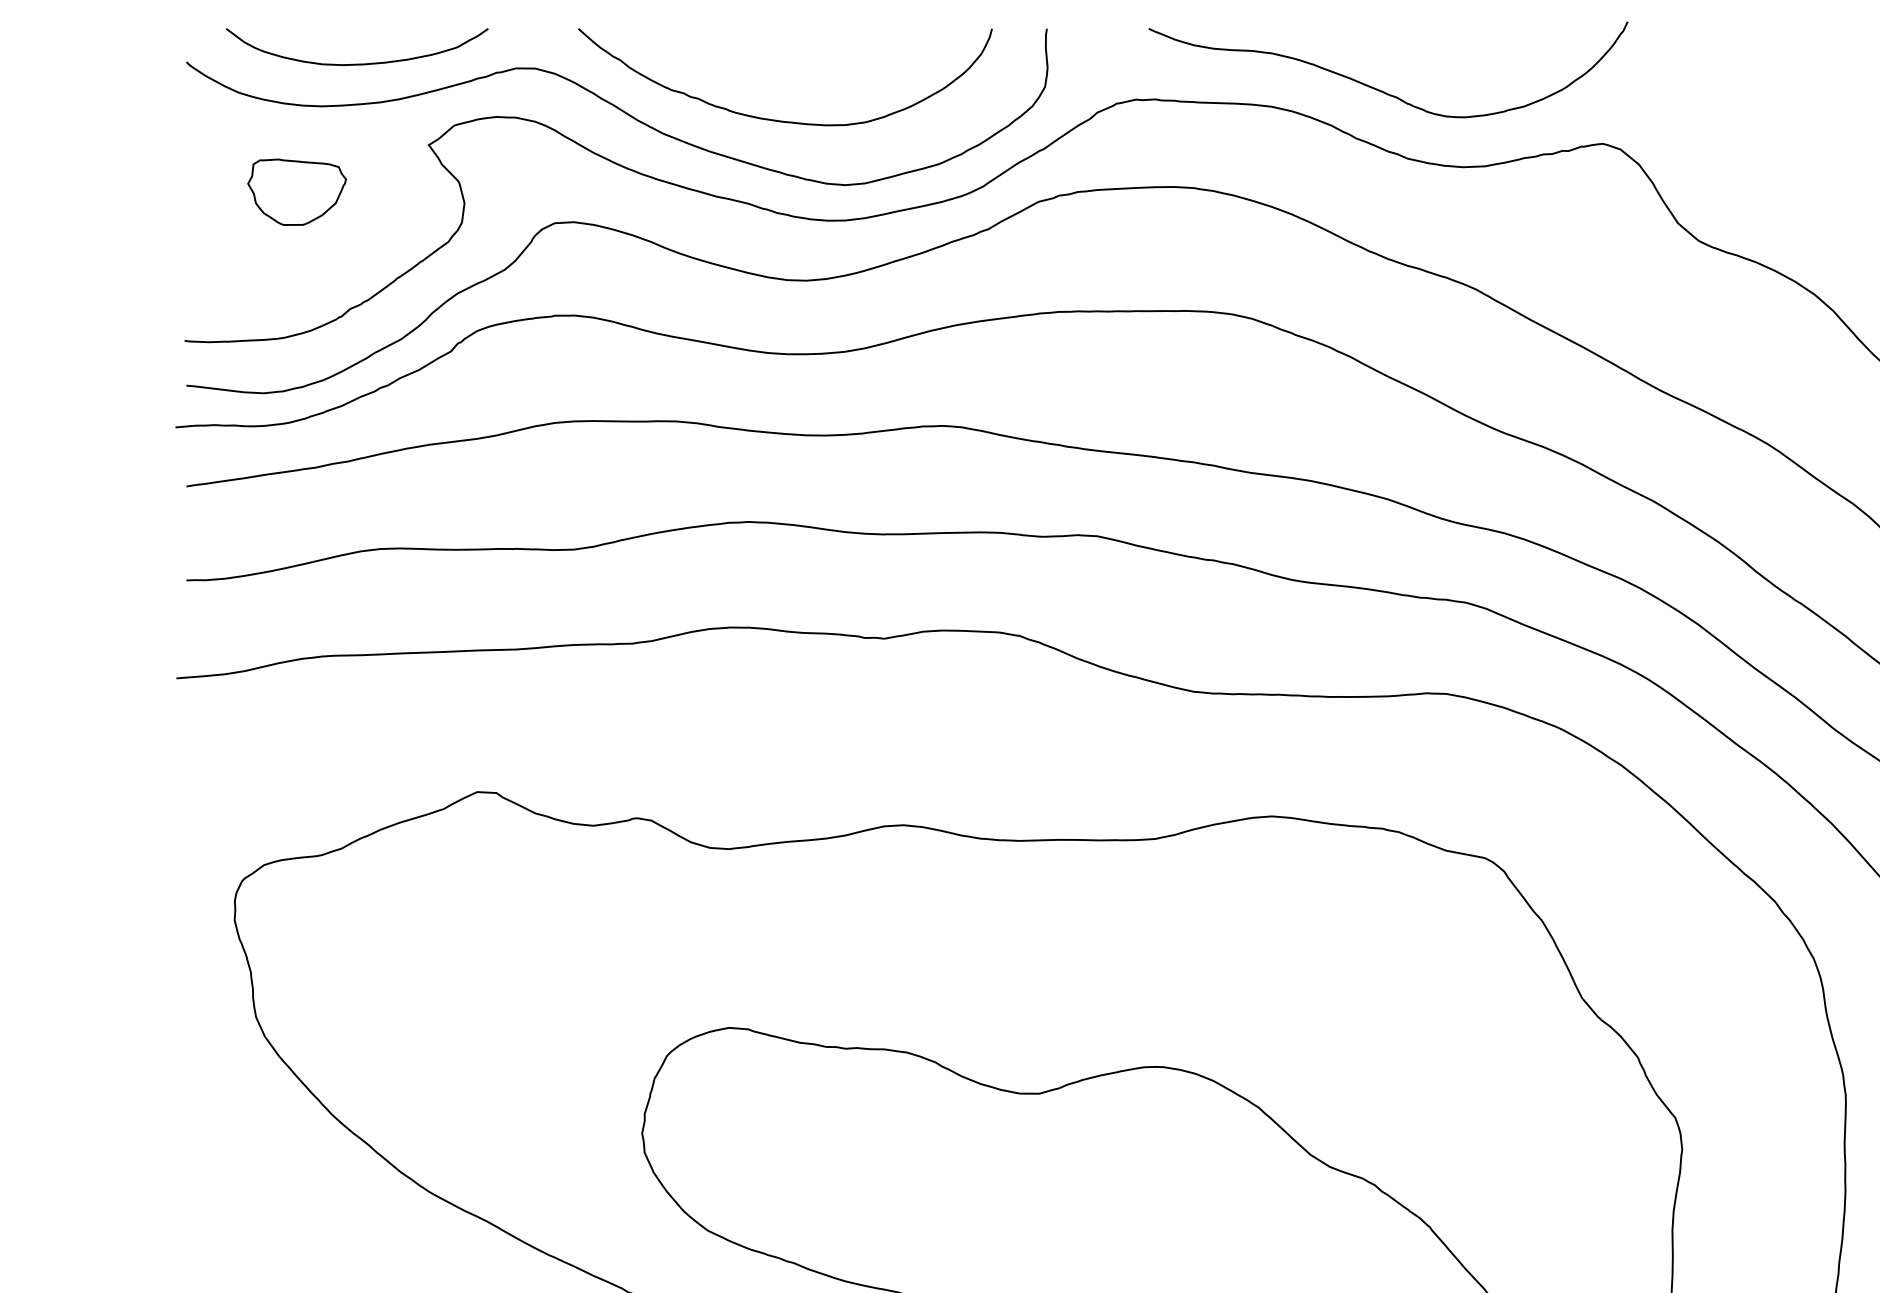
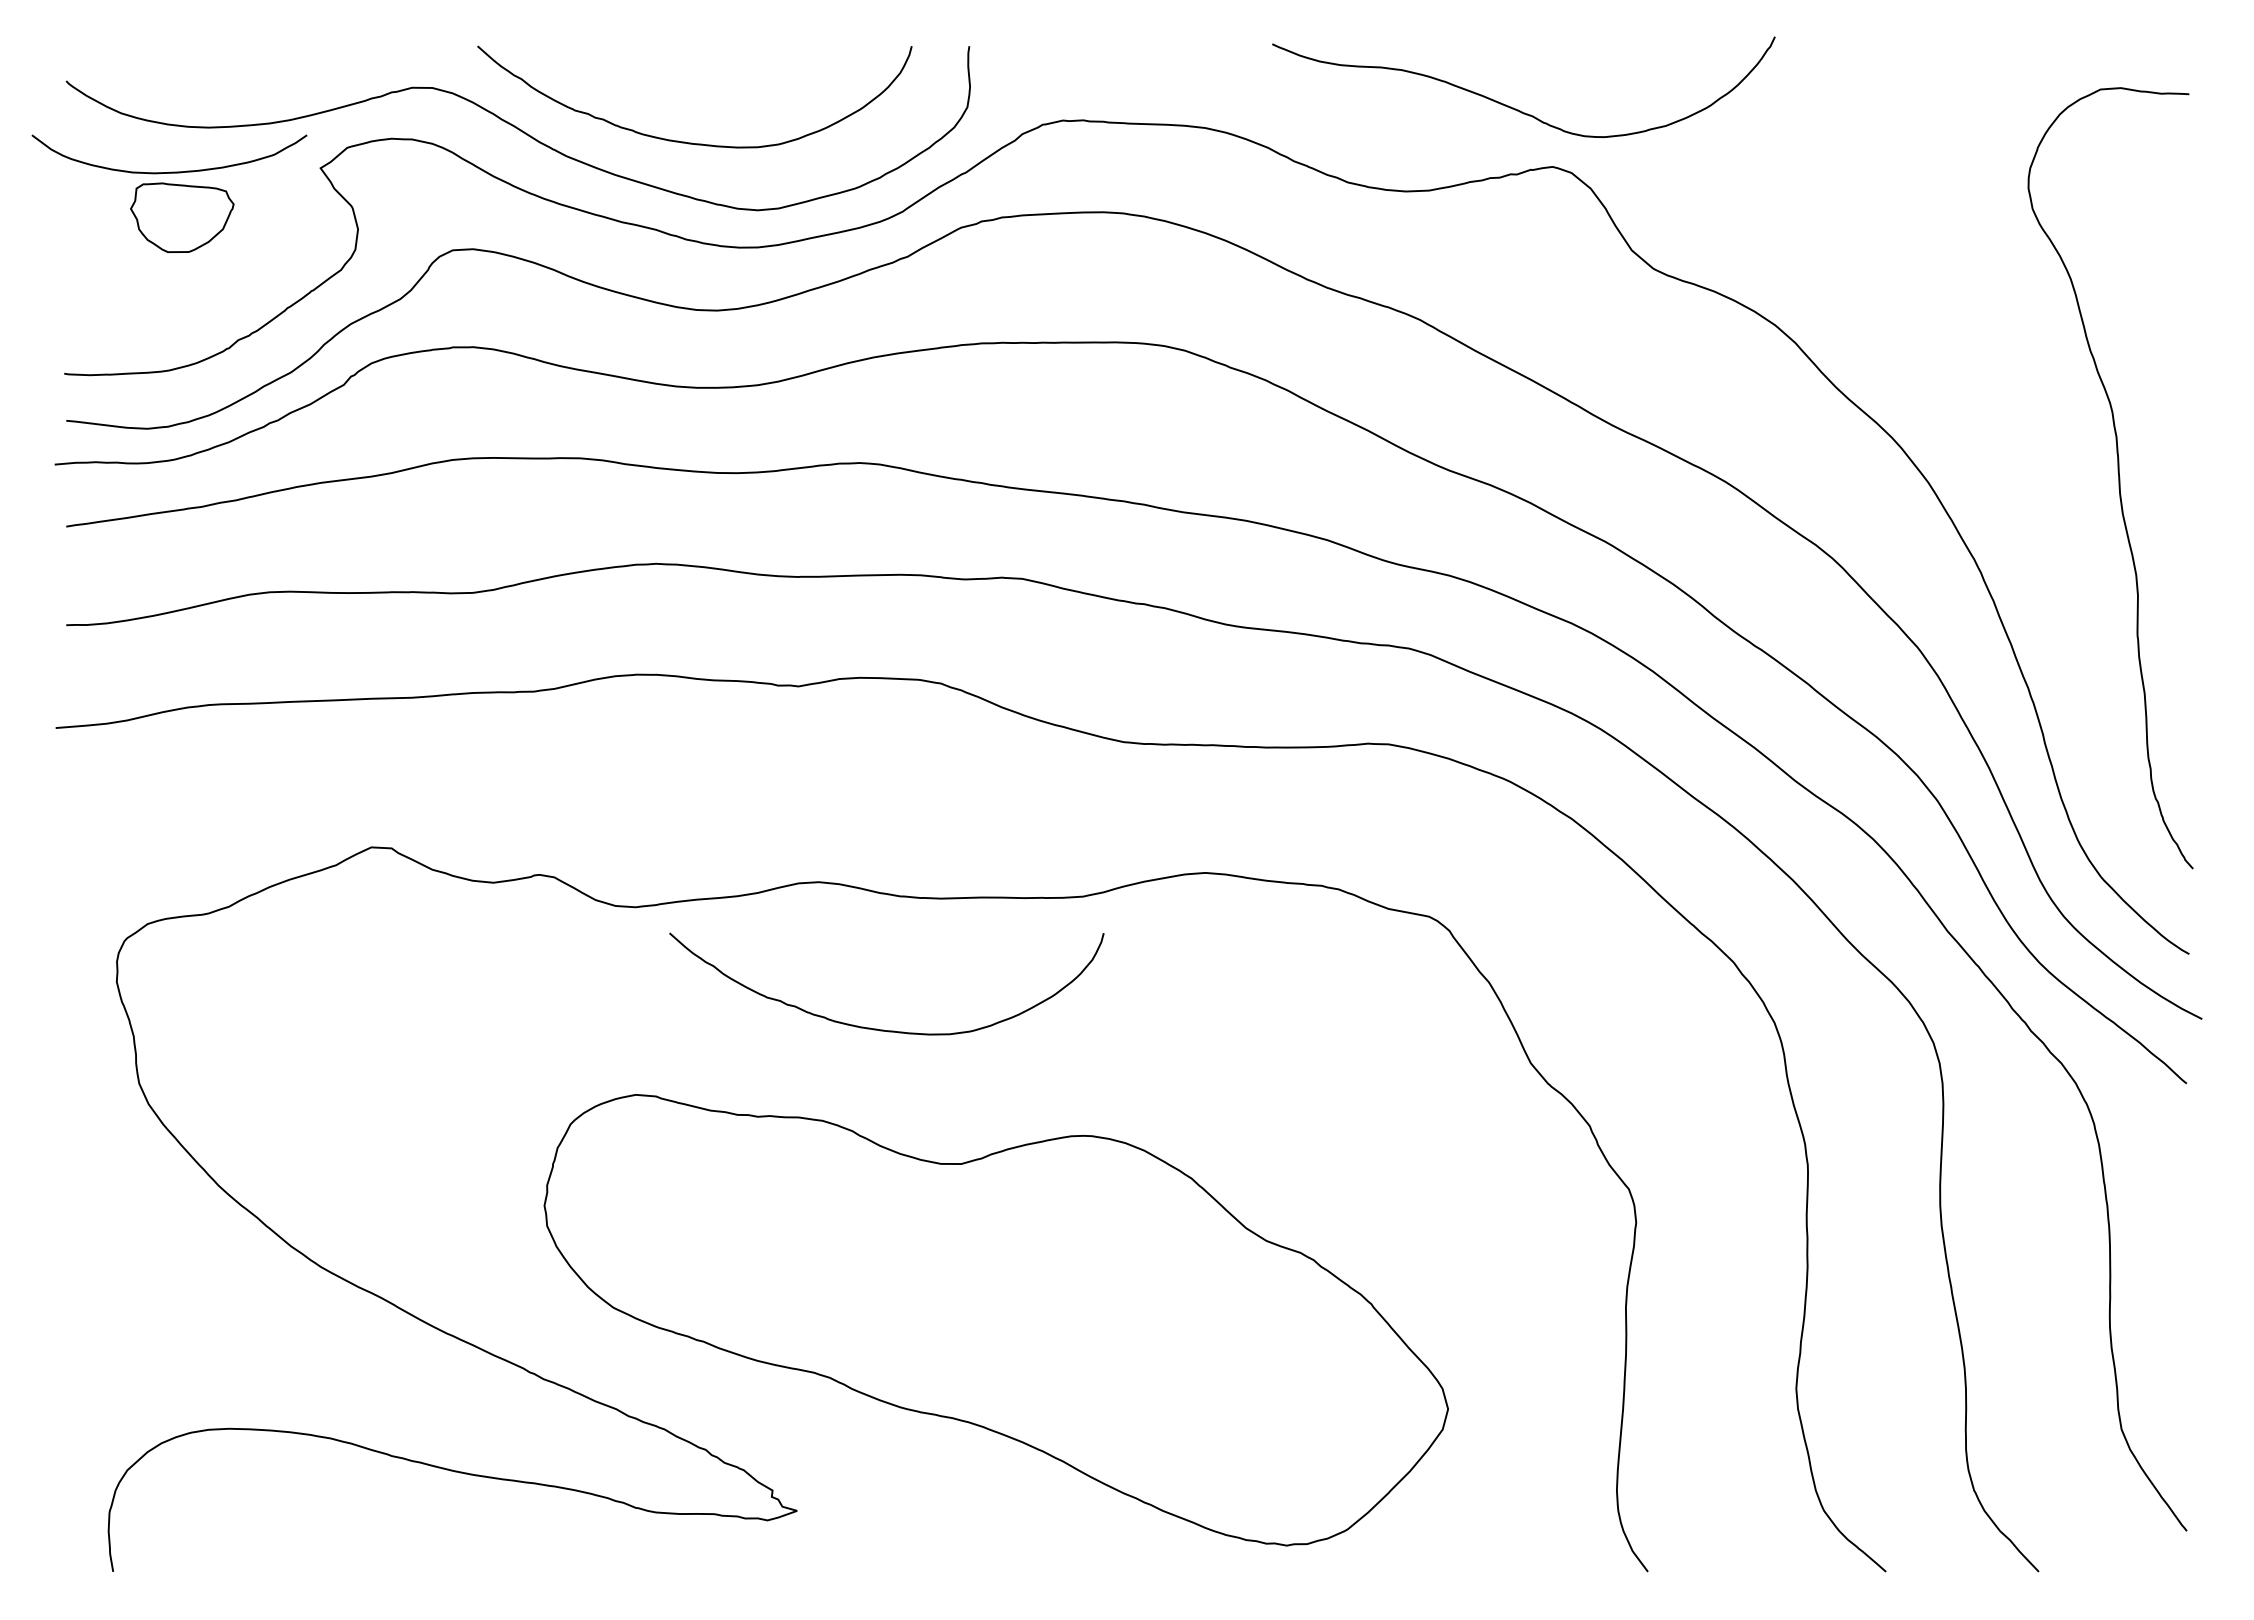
curve: (358, 63) -> (170, 171), moved
curve: (1378, 89) -> (1513, 107), moved
curve: (959, 964) -> (877, 1028), added

